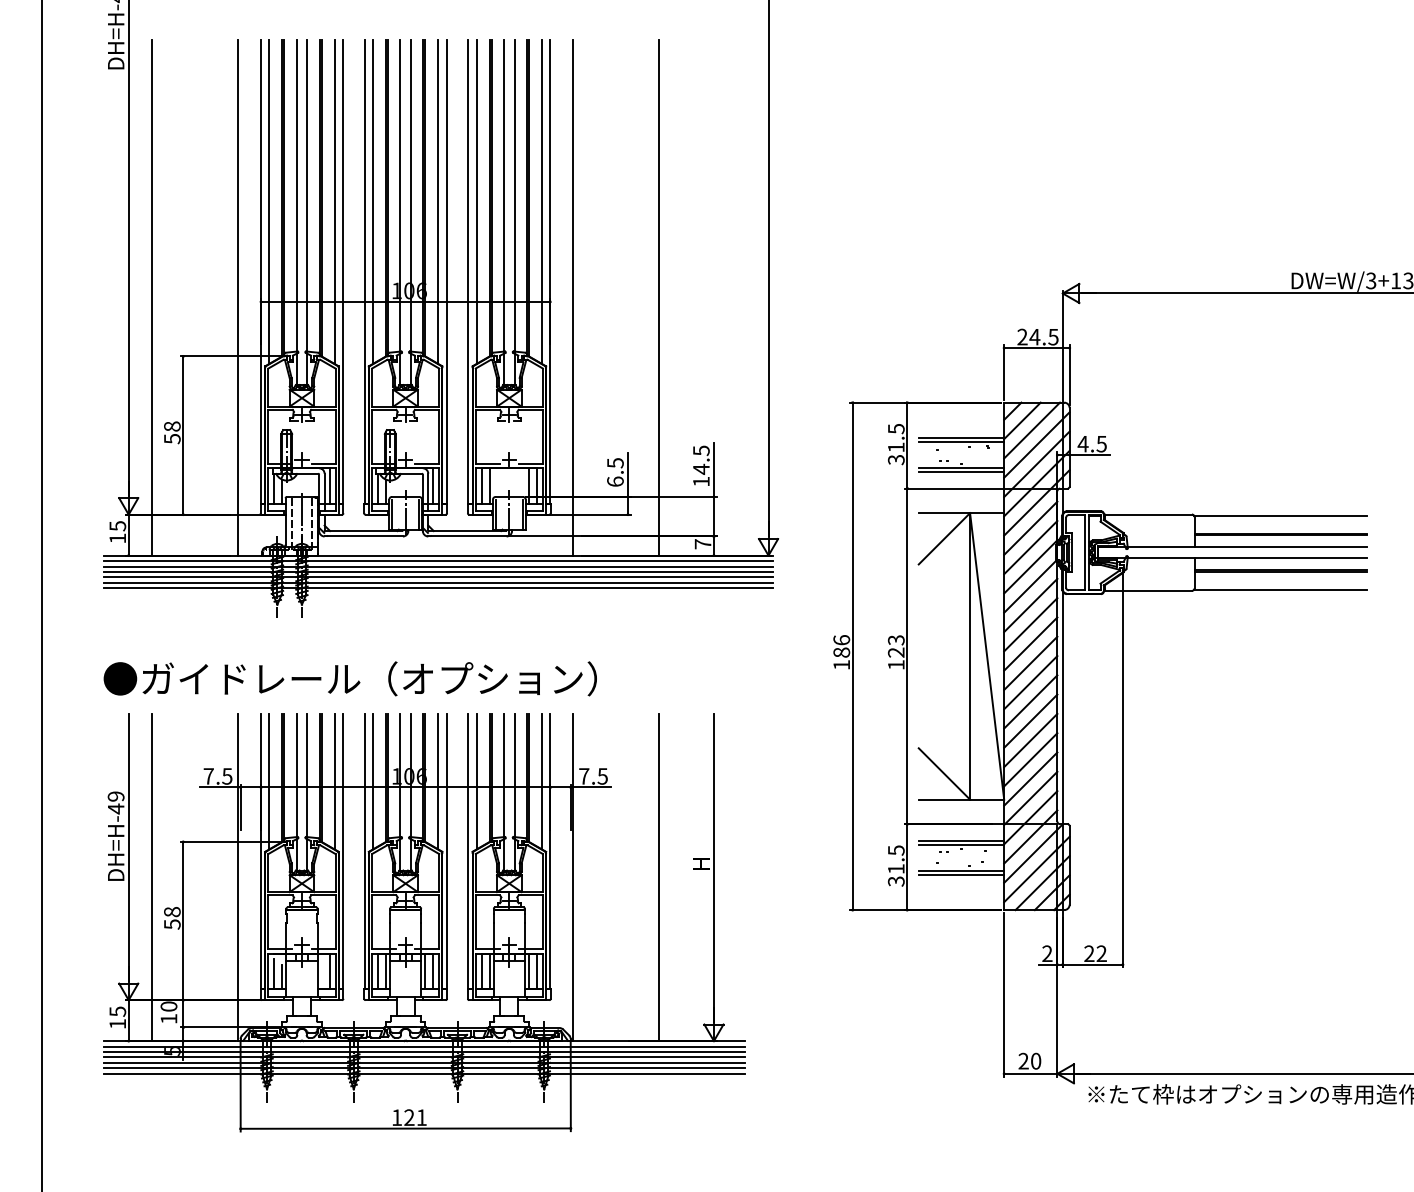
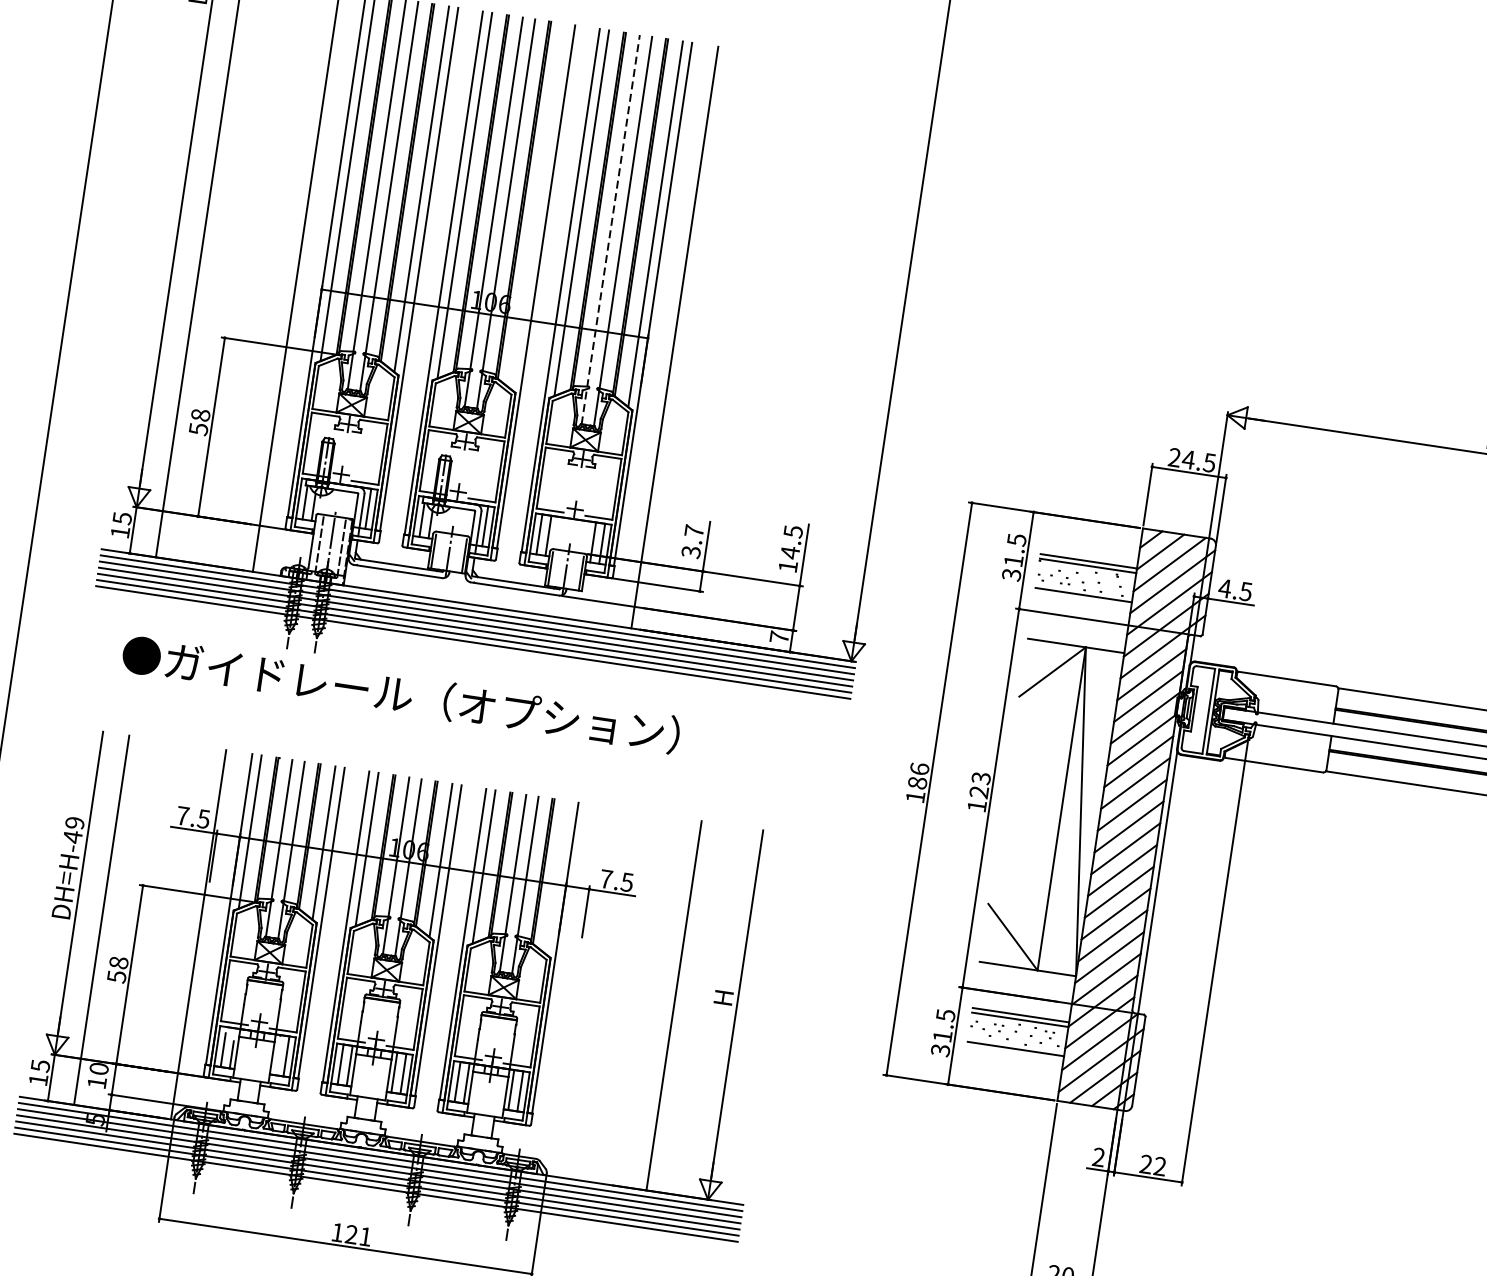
line: (438, 201) -> (538, 206), removed
line: (503, 212) -> (610, 229), solid -> dashed
line: (659, 297) -> (771, 351), removed
text: (615, 472) -> (692, 541), 6.5 -> 3.7
line: (961, 472) -> (1083, 600), removed
text: (349, 678) -> (400, 694), moved
line: (542, 781) -> (558, 877), removed
line: (961, 874) -> (1015, 1053), removed
line: (573, 877) -> (577, 991), removed

